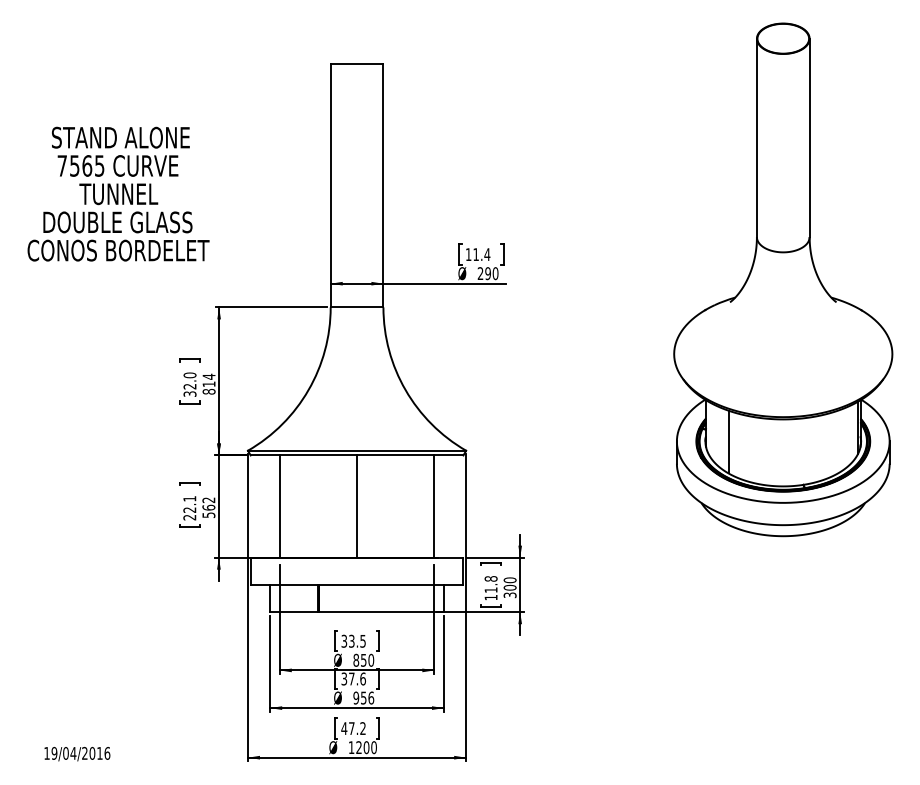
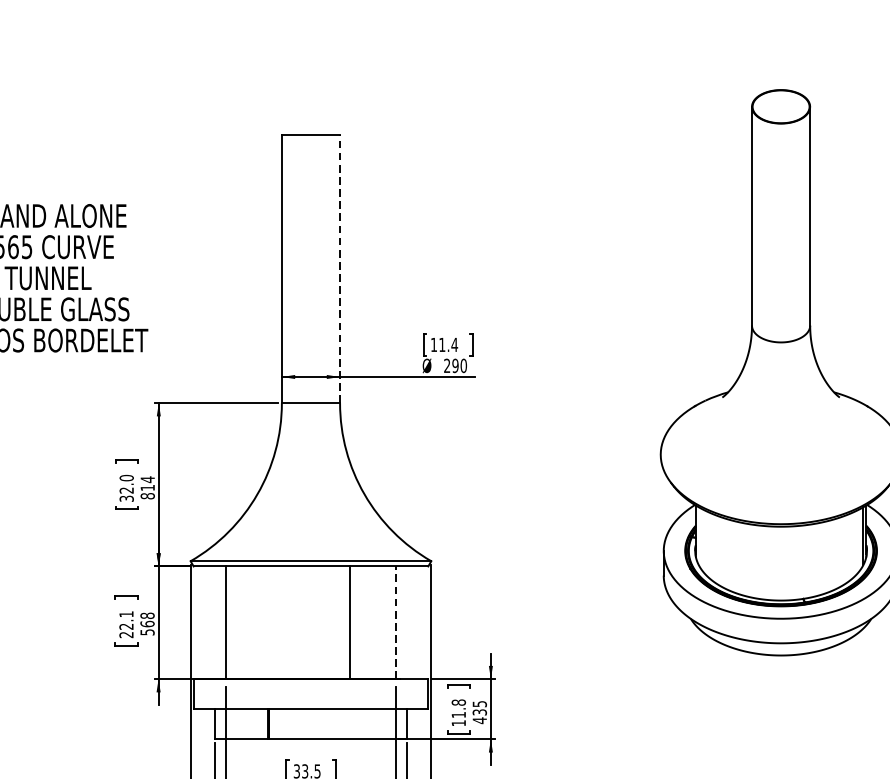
line: (383, 185) -> (340, 268), solid -> dashed
line: (728, 441) -> (720, 551), removed
text: (208, 500) -> (147, 616), 562 -> 568
line: (357, 506) -> (350, 622), moved
line: (434, 506) -> (396, 622), solid -> dashed
text: (509, 587) -> (479, 712), 300 -> 435

